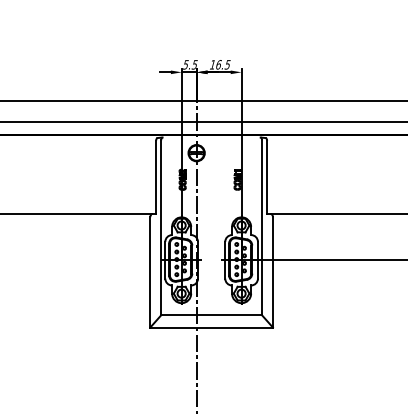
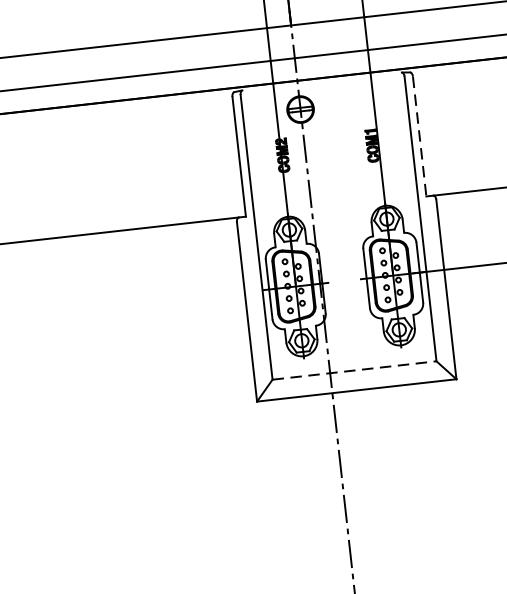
line: (267, 177) -> (420, 136), solid -> dashed
line: (212, 315) -> (355, 370), solid -> dashed

